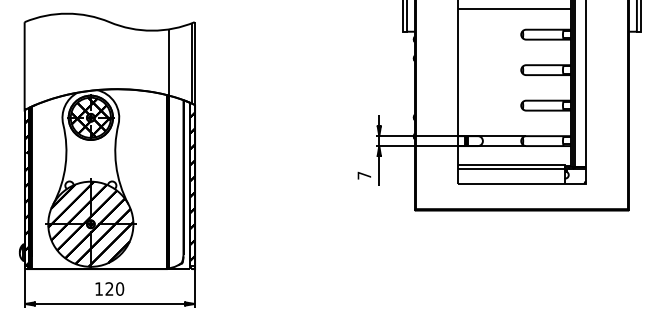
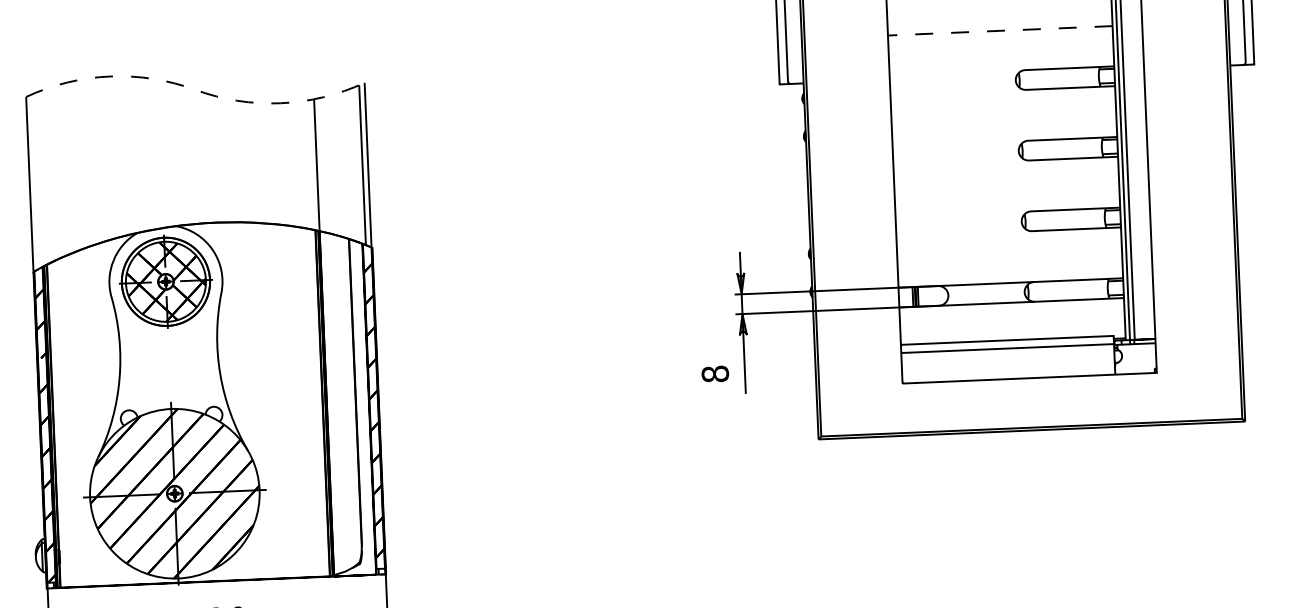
line: (514, 9) -> (1000, 30), solid -> dashed
line: (109, 22) -> (195, 90), solid -> dashed
text: (364, 175) -> (715, 373), 7 -> 8

